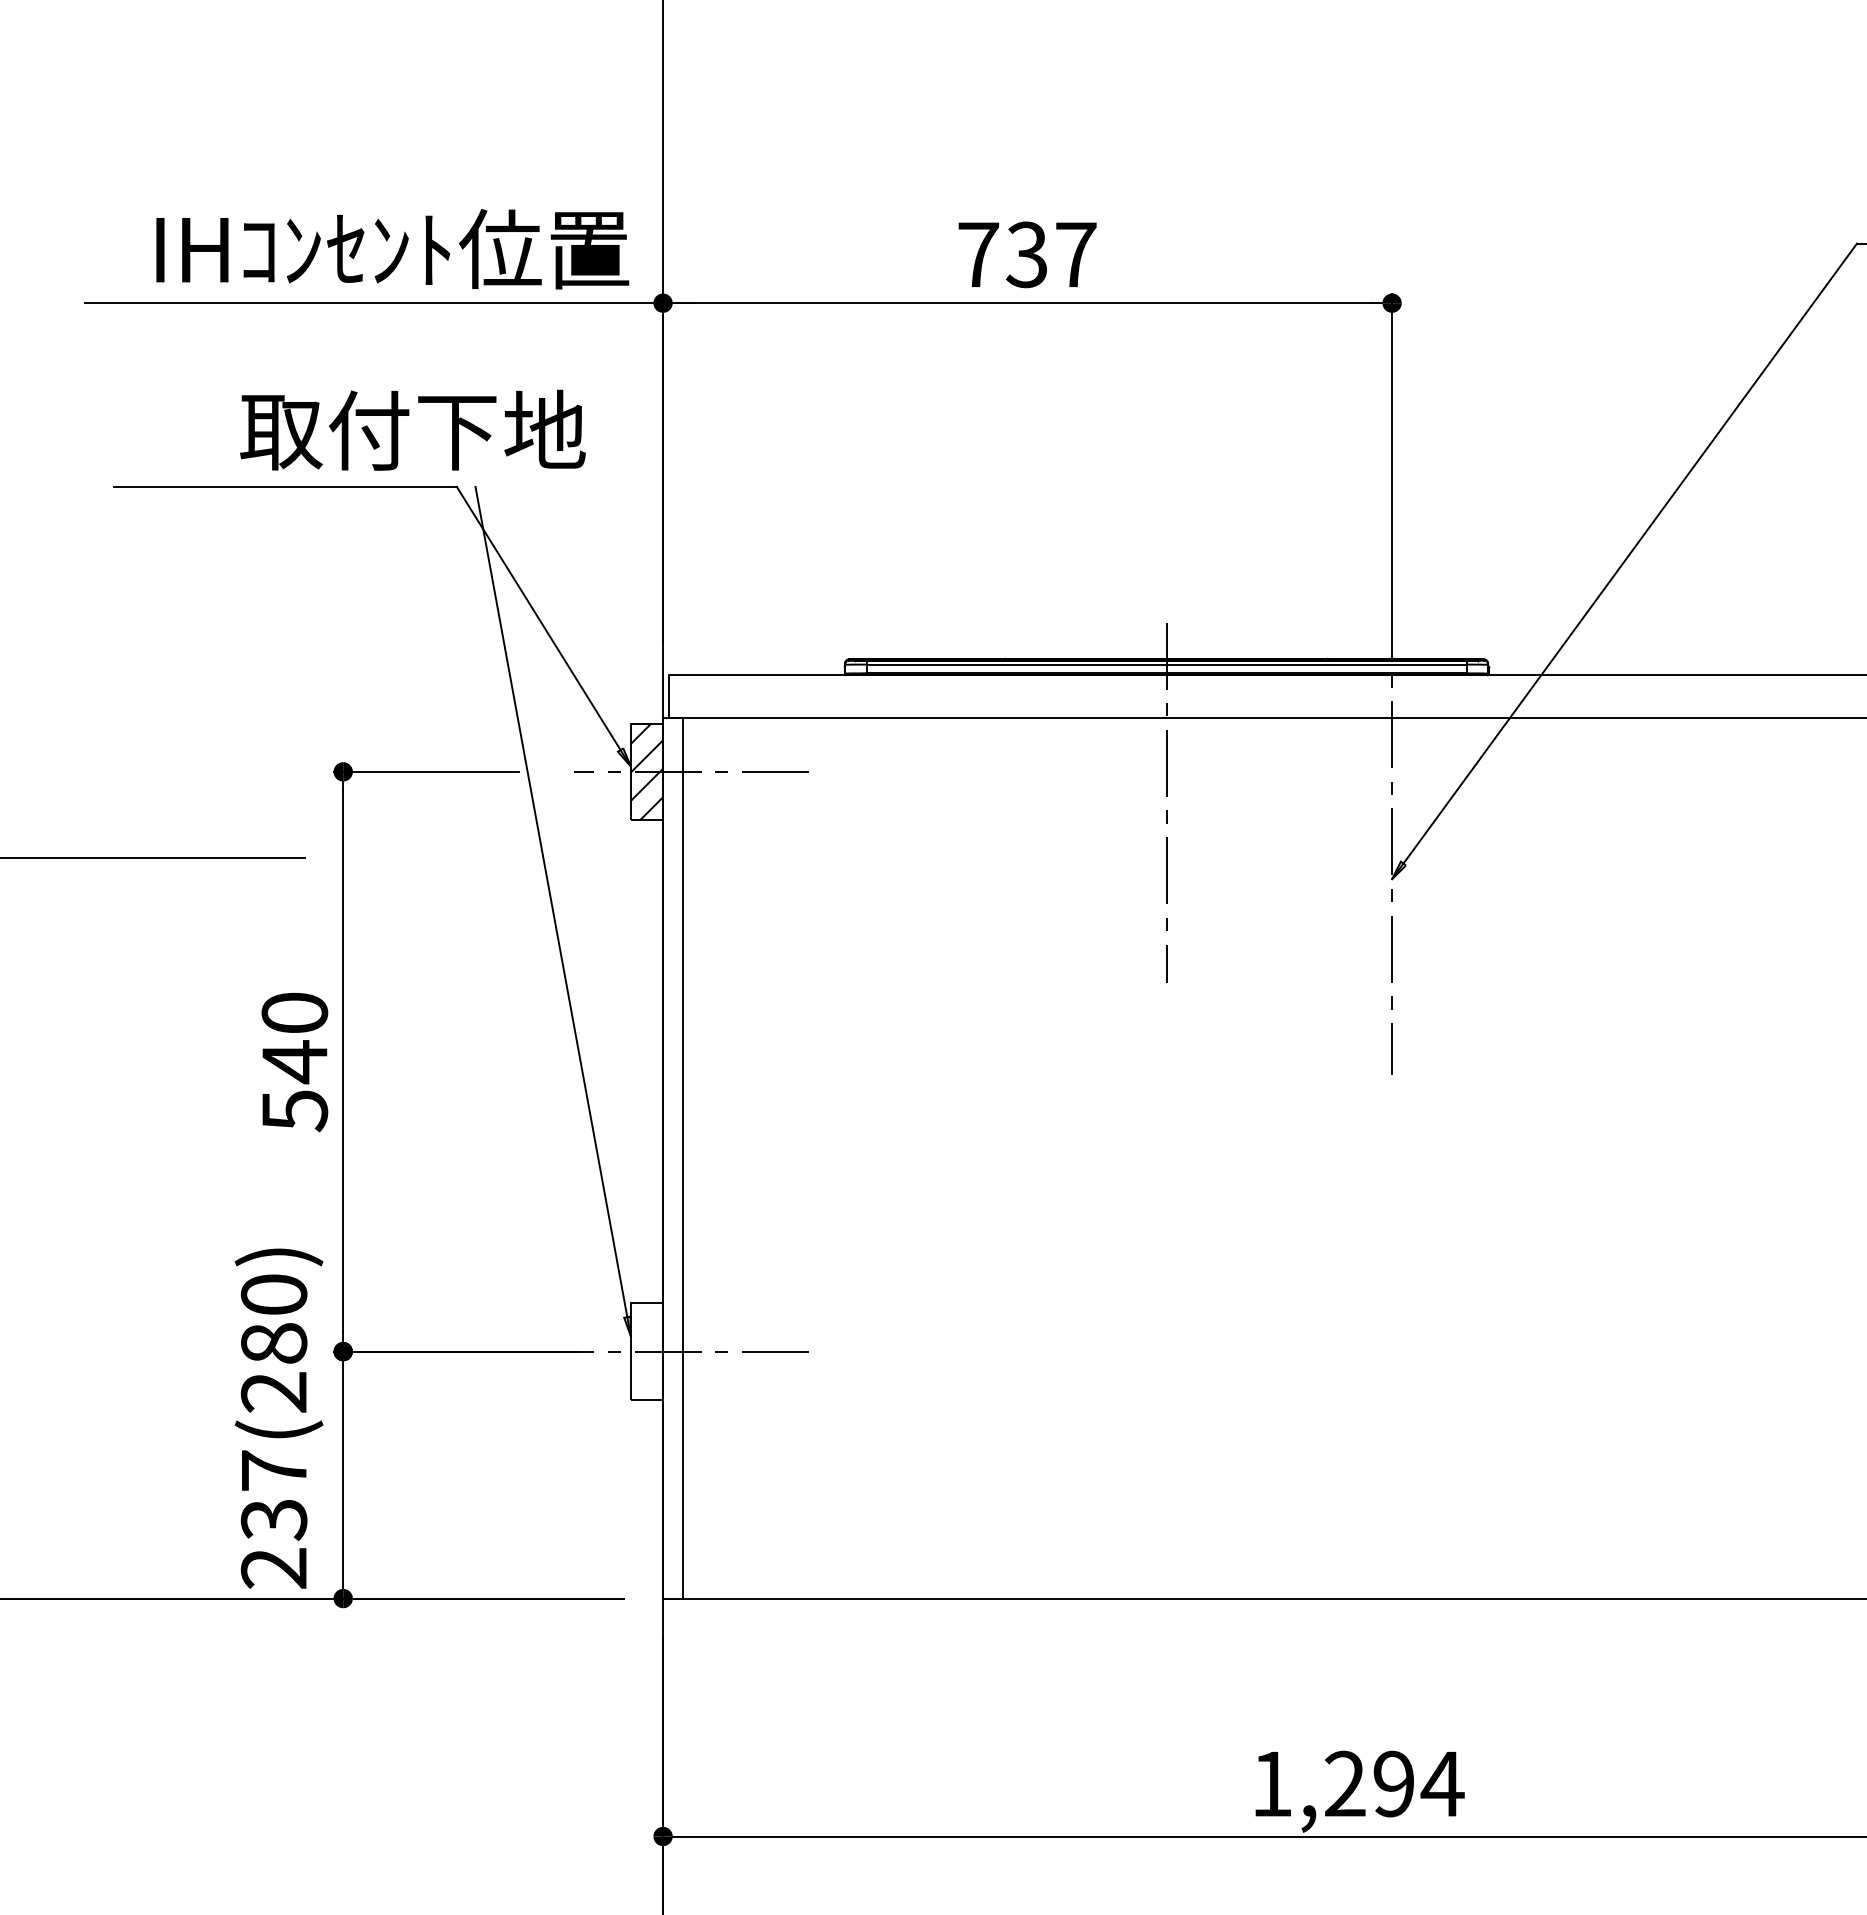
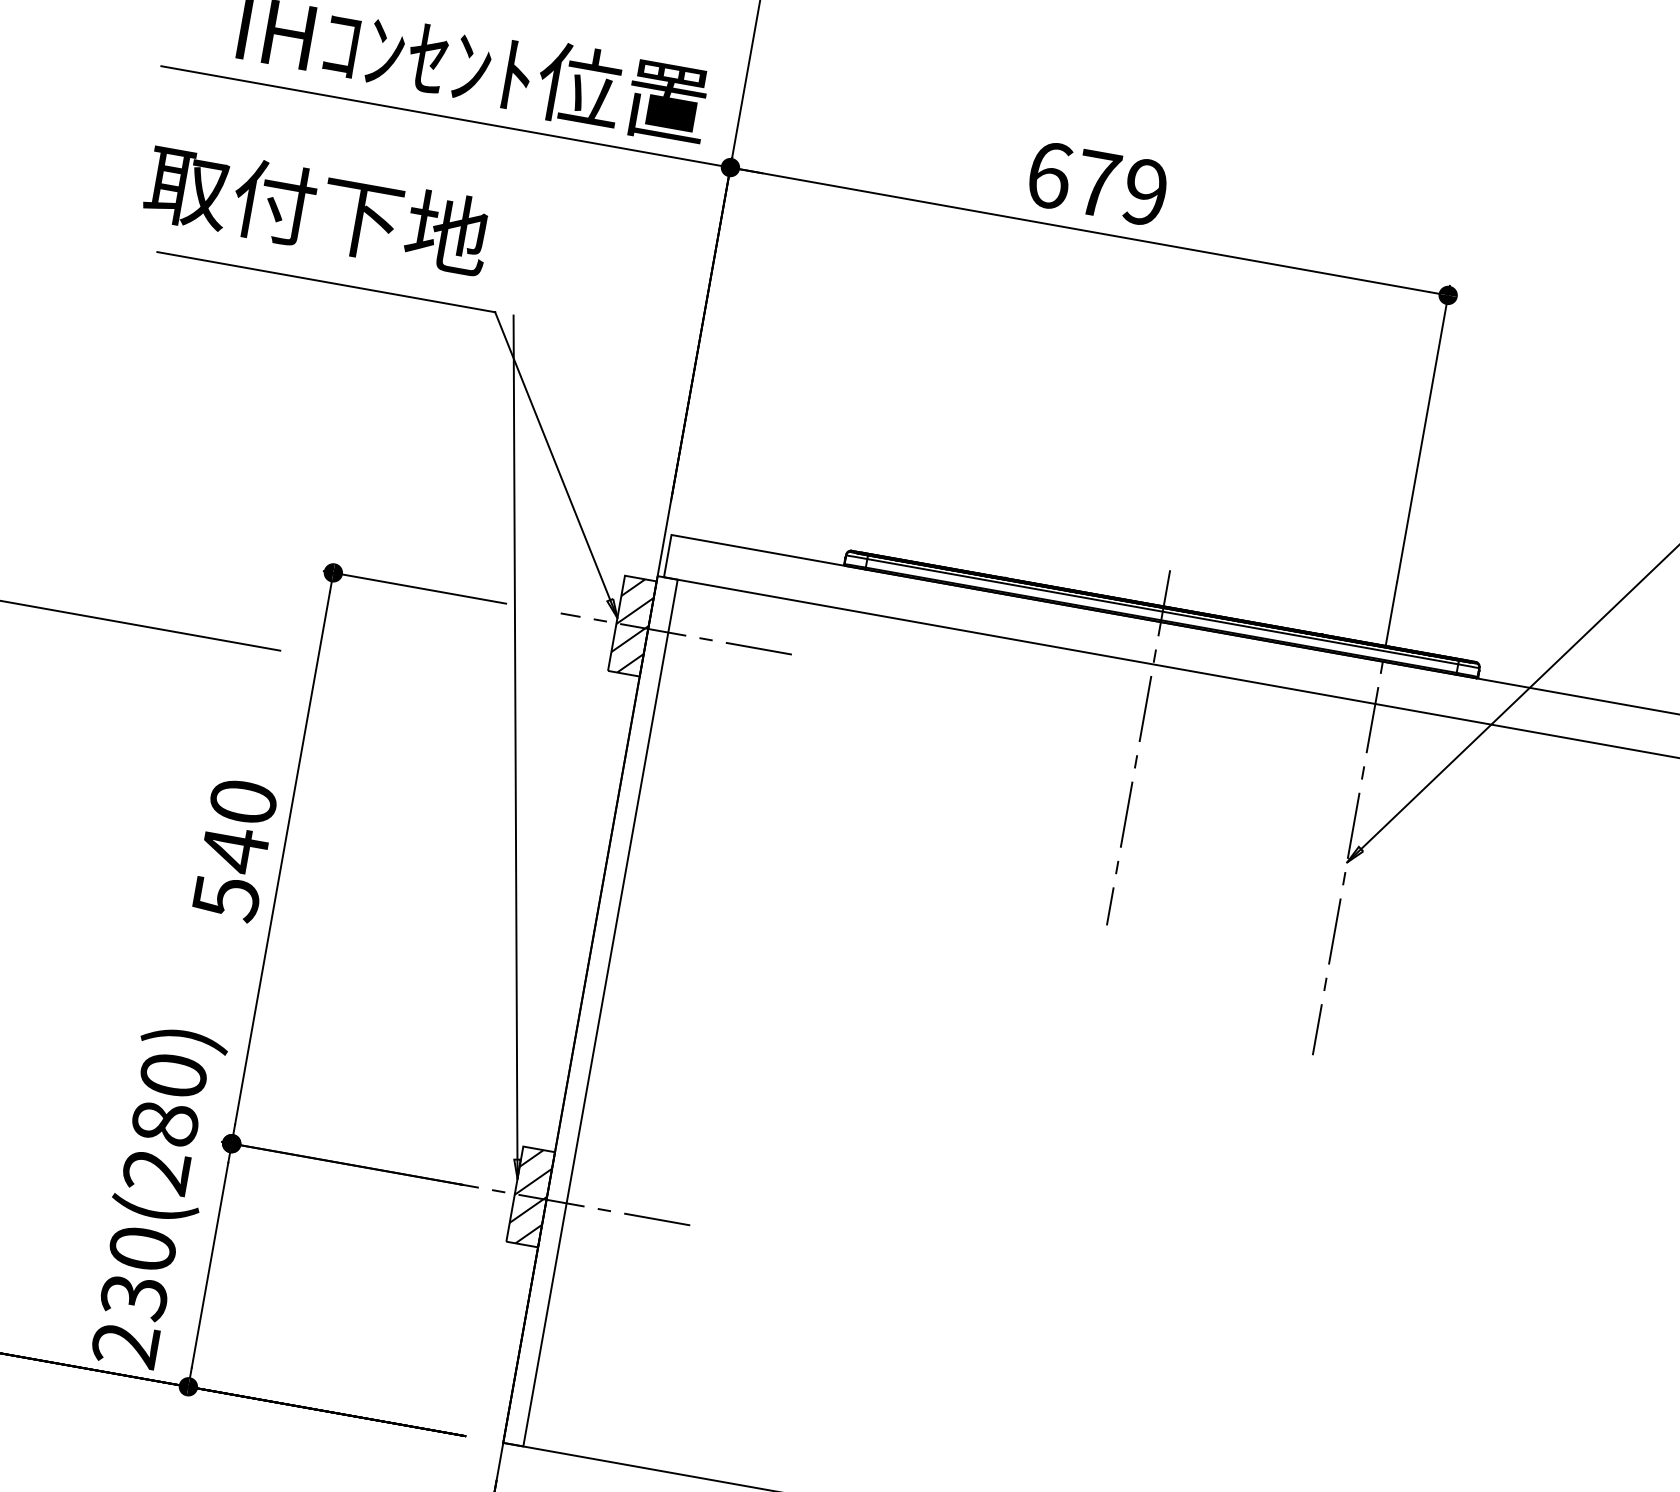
text: (1027, 254) -> (1097, 183), 737 -> 679
text: (412, 429) -> (317, 209), moved
hatch: (646, 1351) -> (530, 1196), added
text: (273, 1470) -> (142, 1248), 237(280) -> 230(280)

